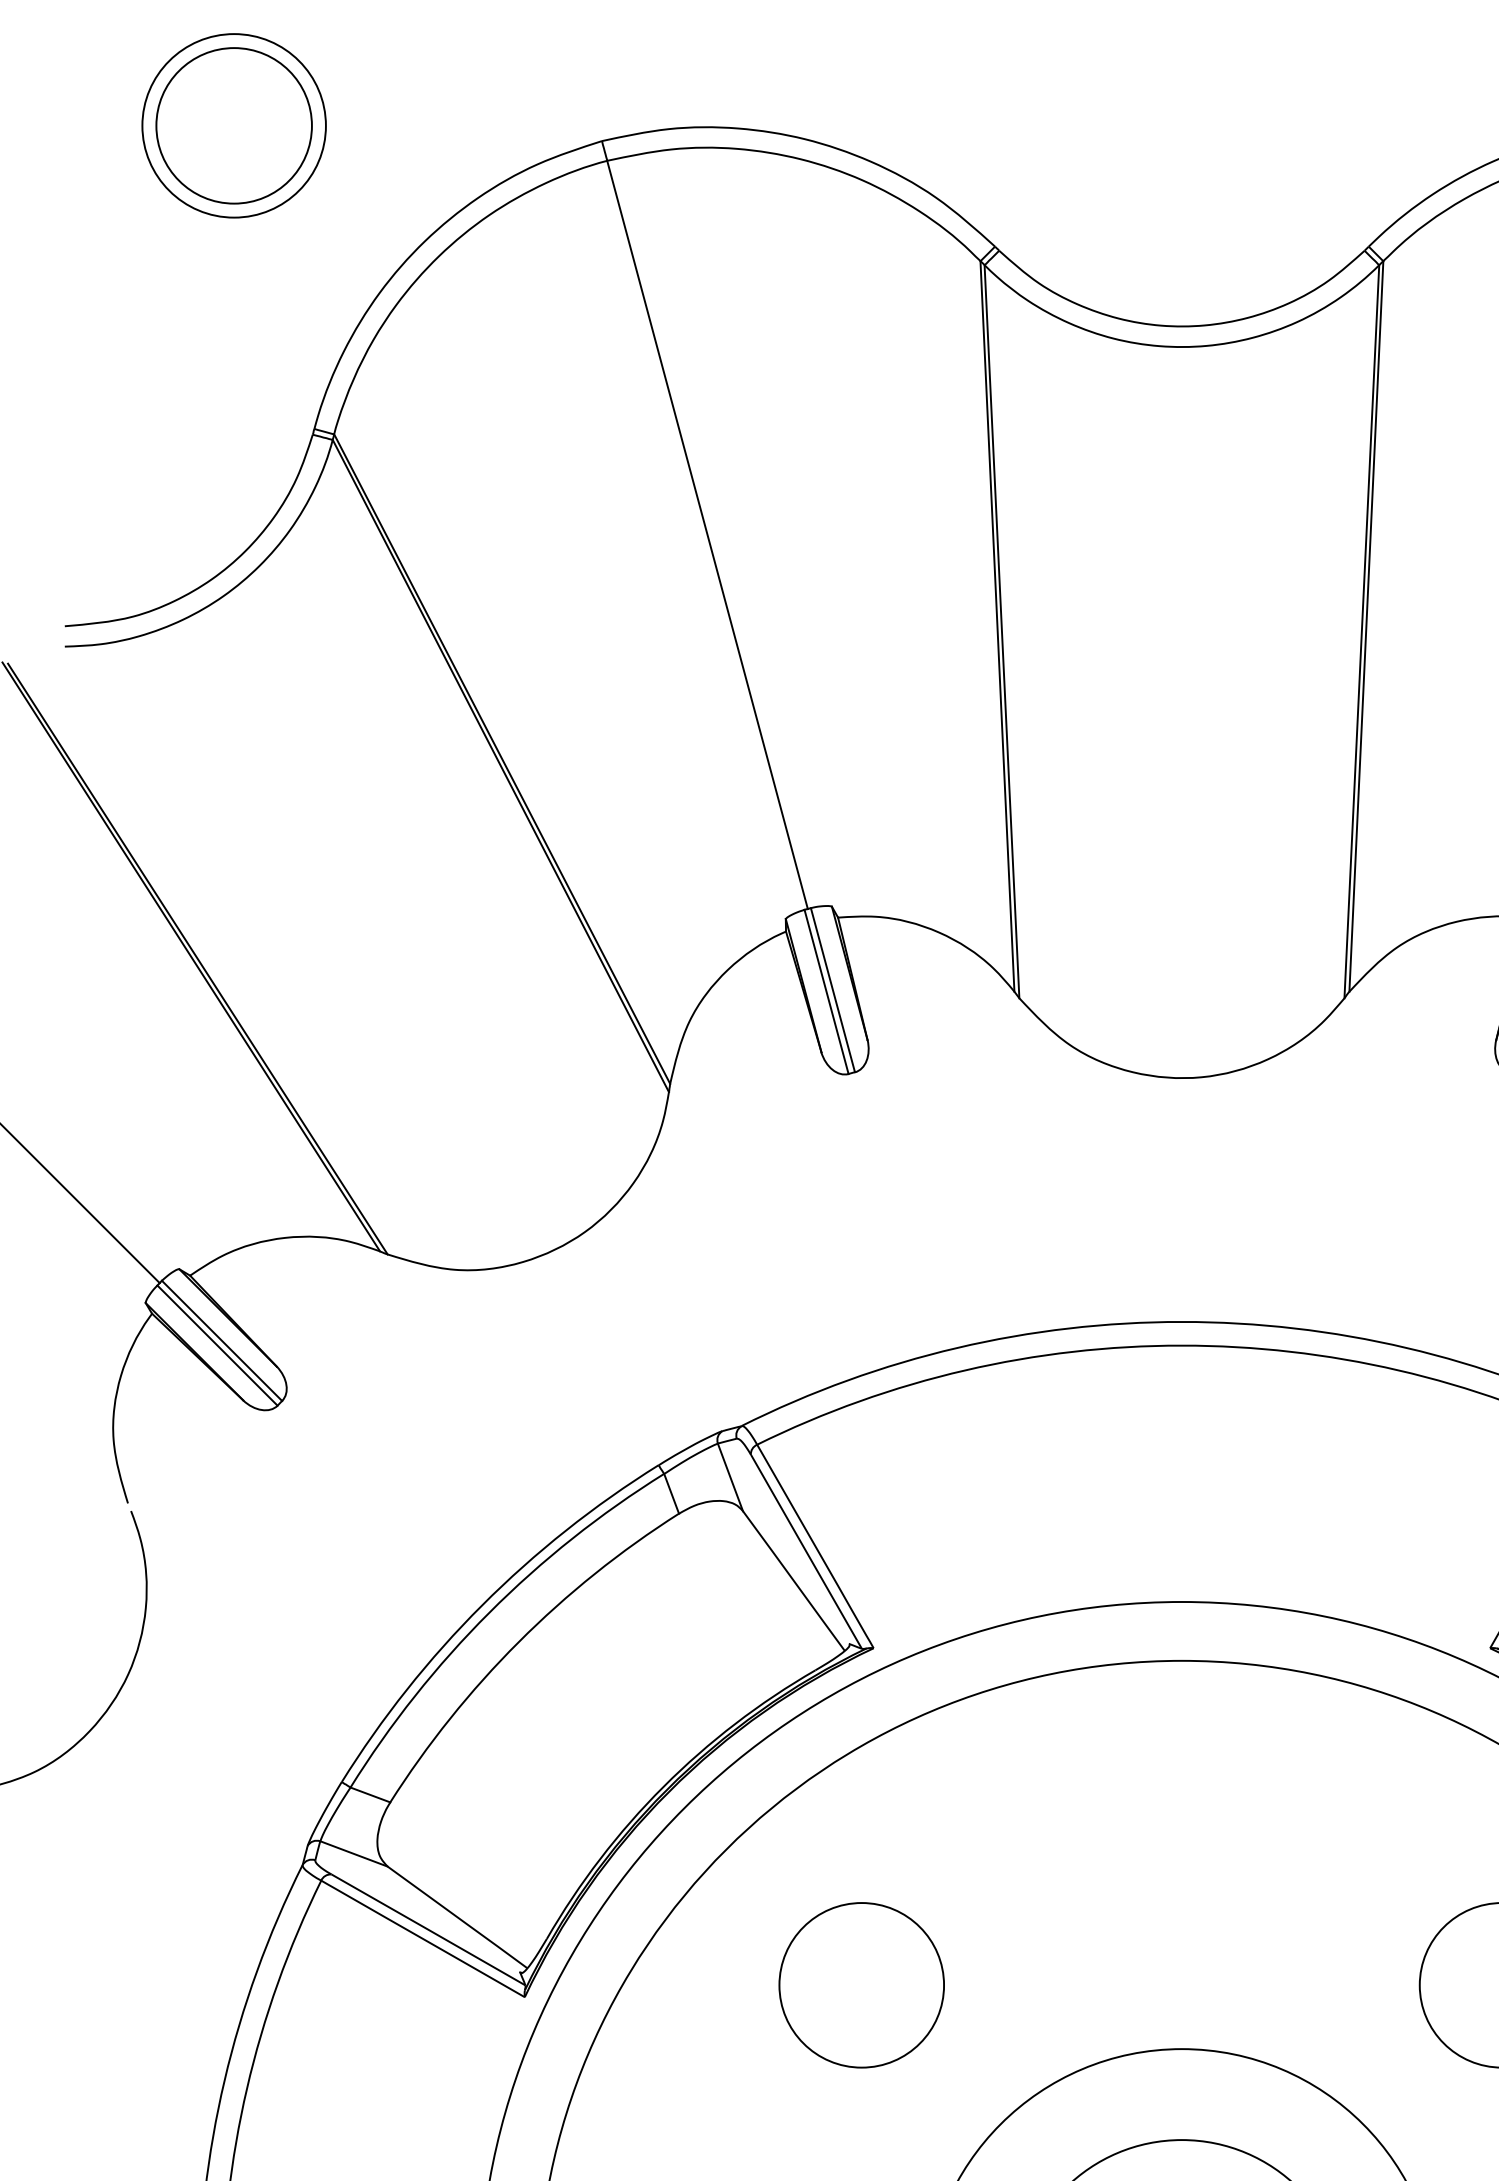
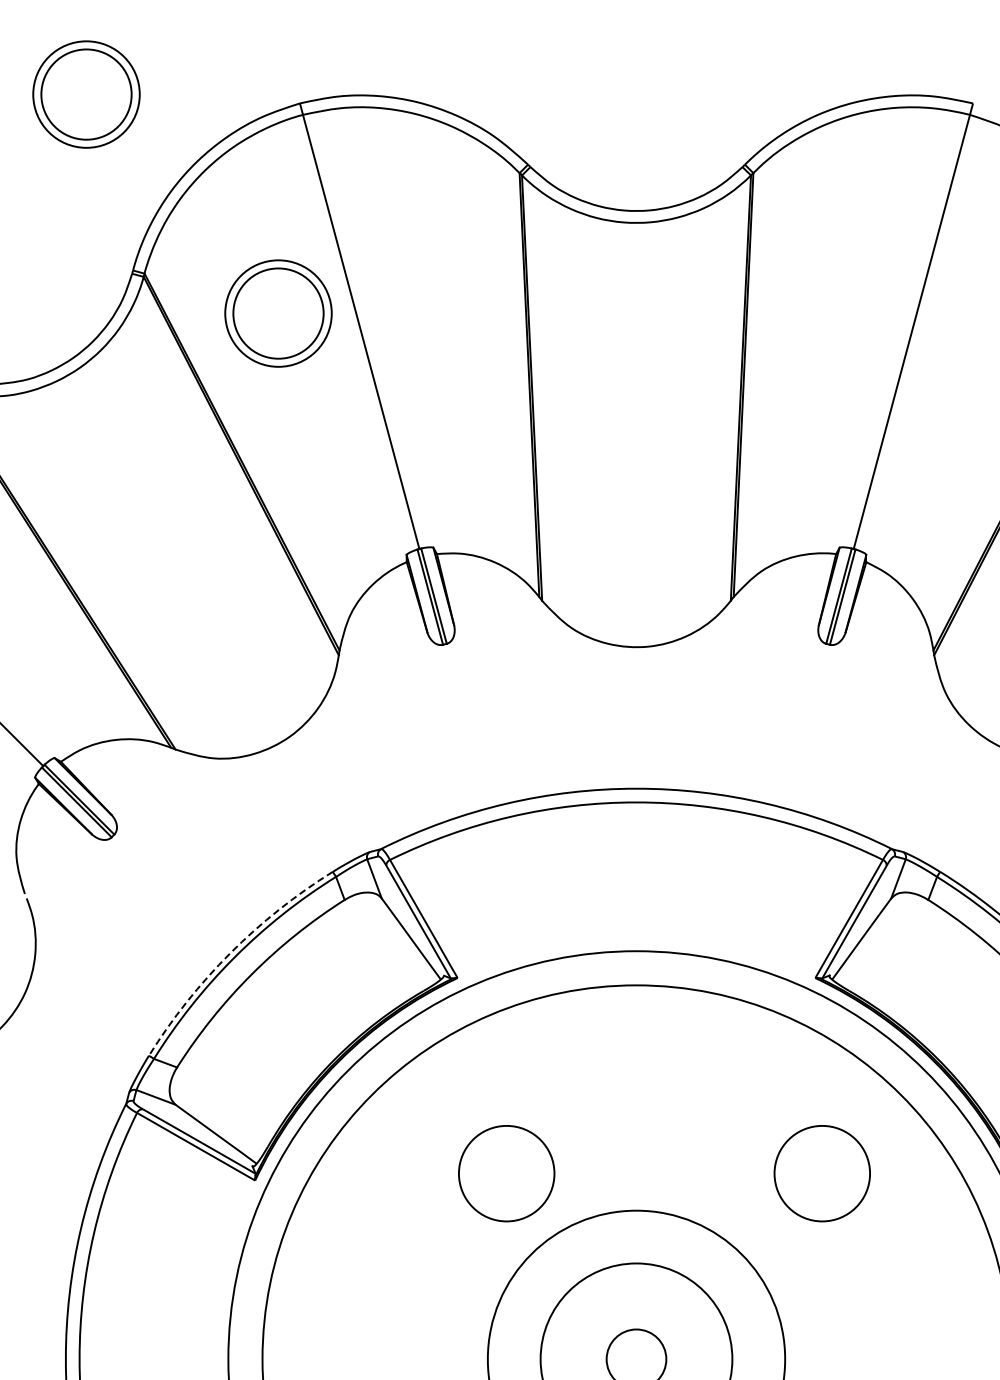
part: (564, 503) -> (278, 313), added
arc: (482, 1605) -> (230, 953), solid -> dashed
circle: (861, 1985) -> (506, 1173), moved

